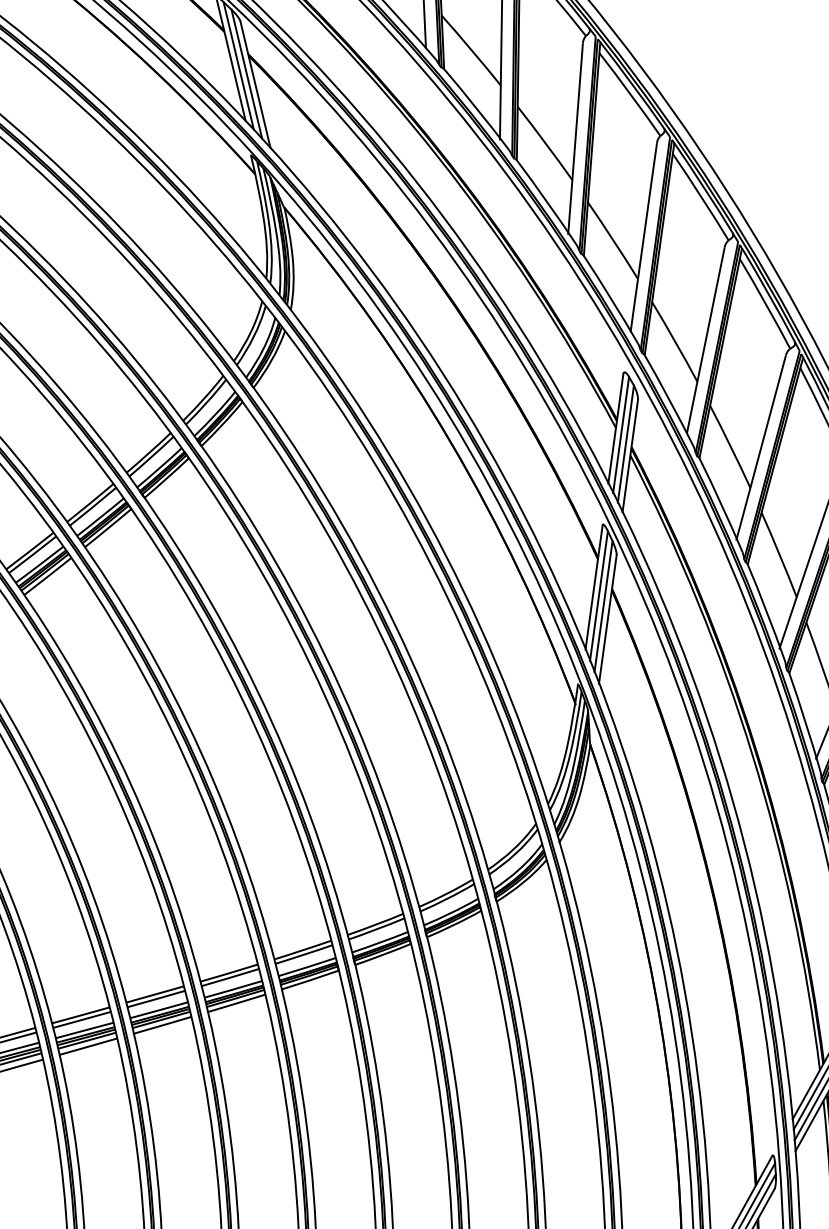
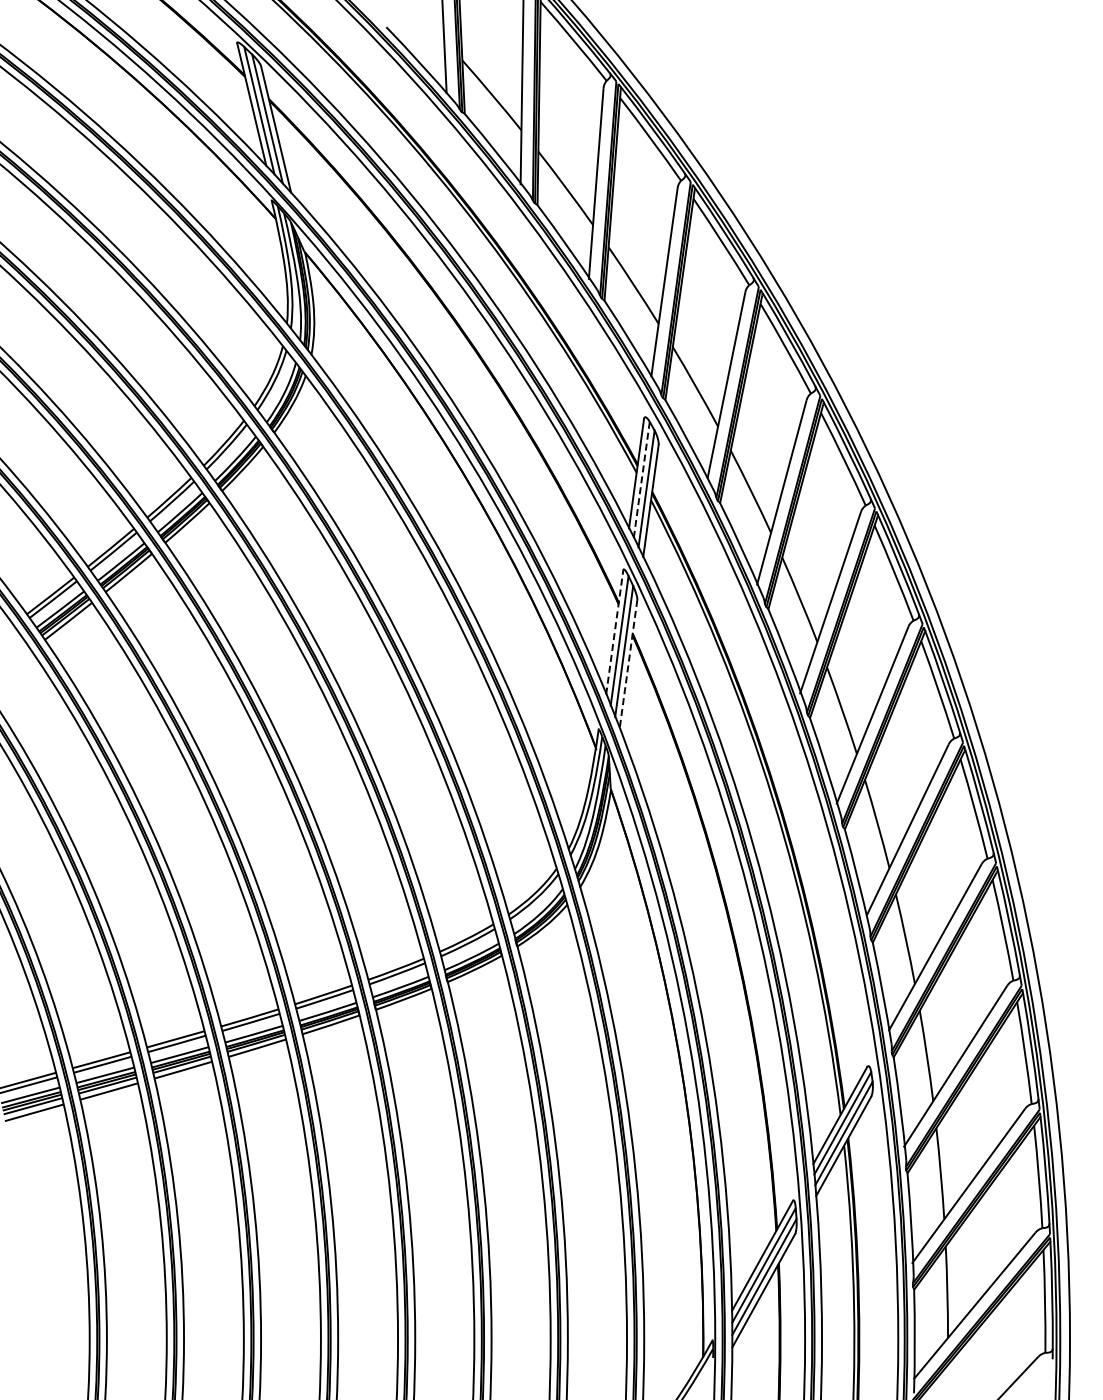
line: (620, 434) -> (641, 479), solid -> dashed
line: (593, 587) -> (614, 632), solid -> dashed
line: (607, 619) -> (628, 664), solid -> dashed

